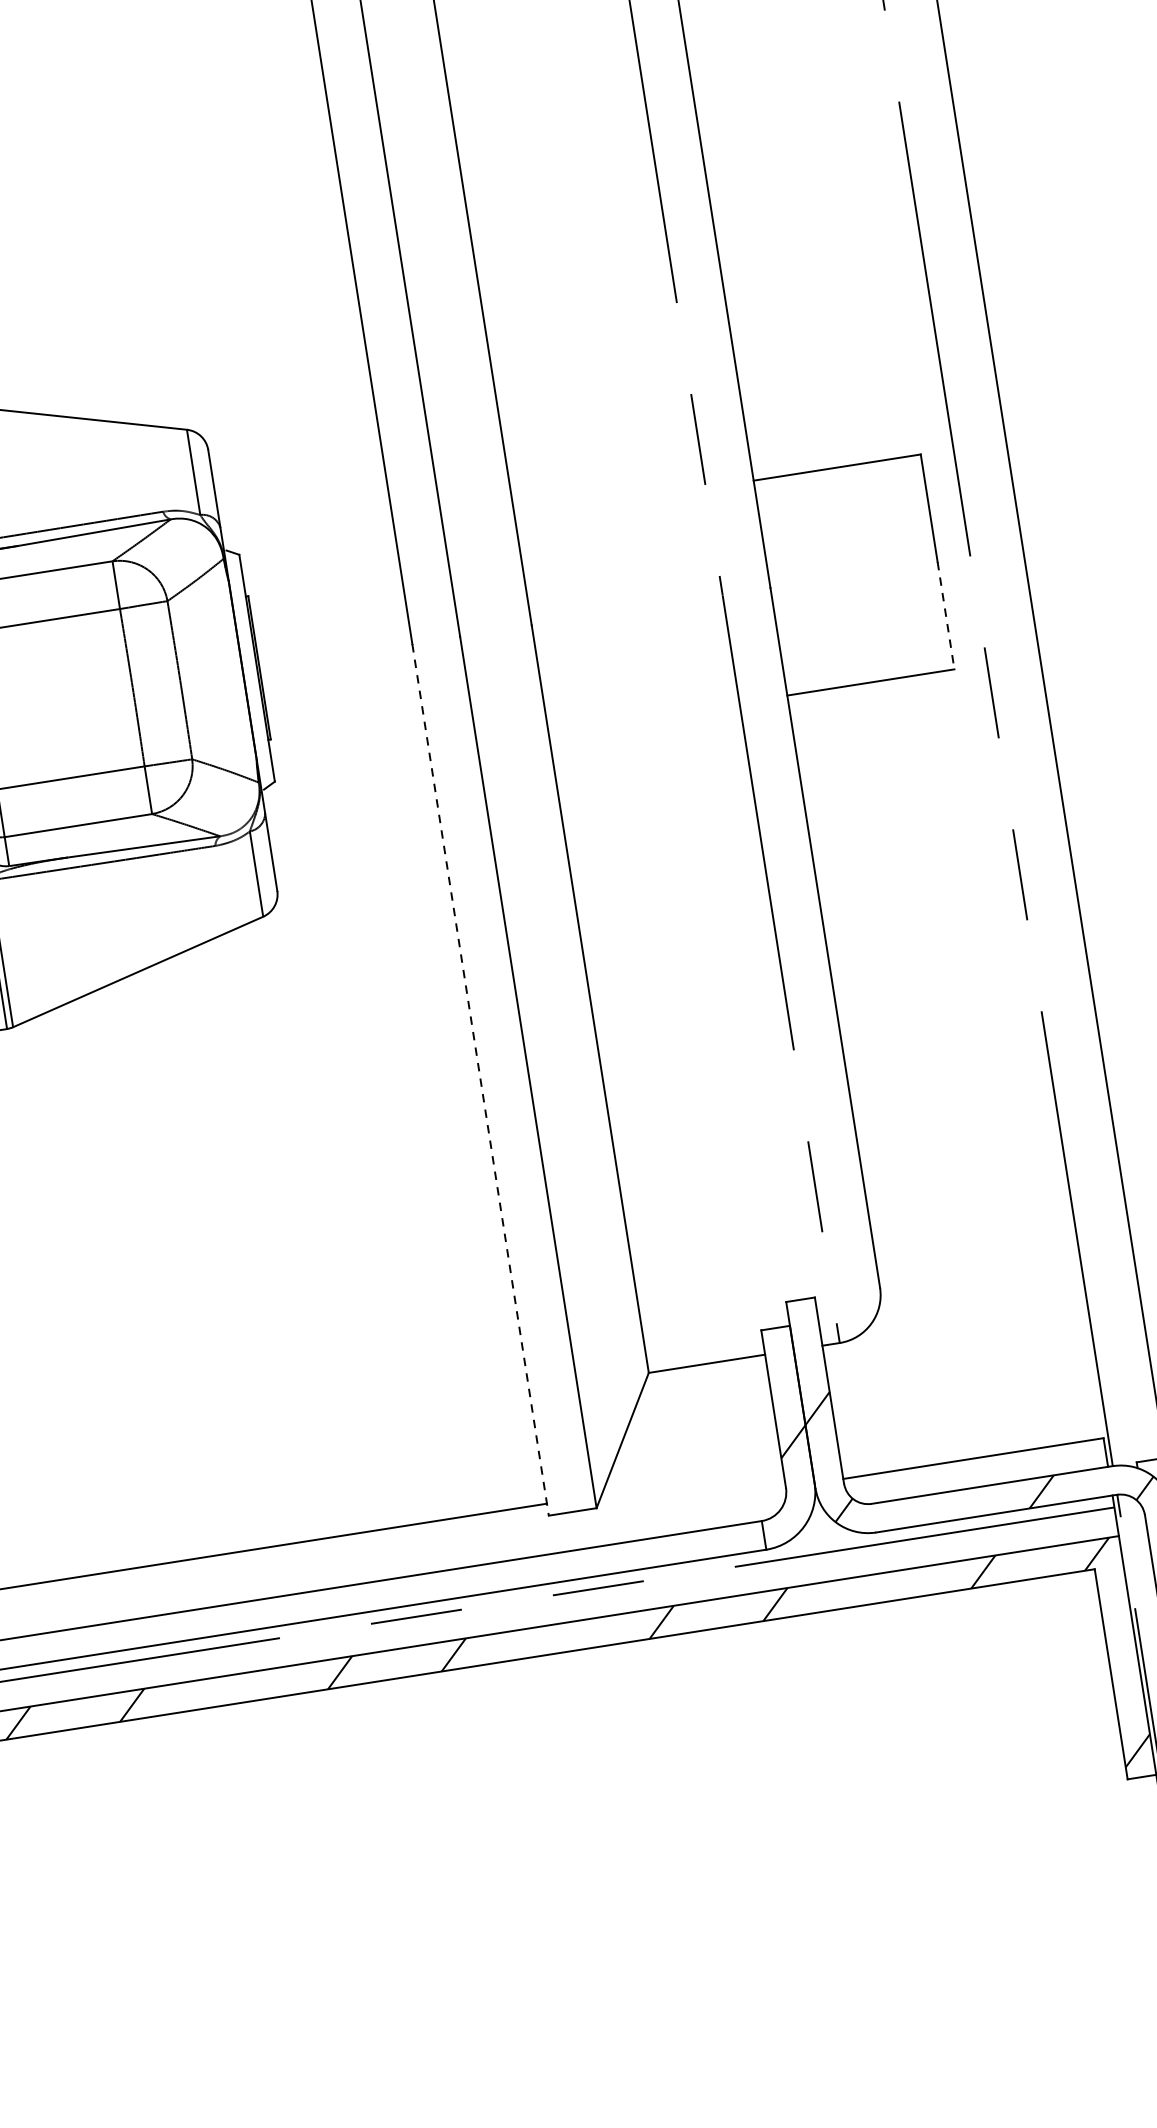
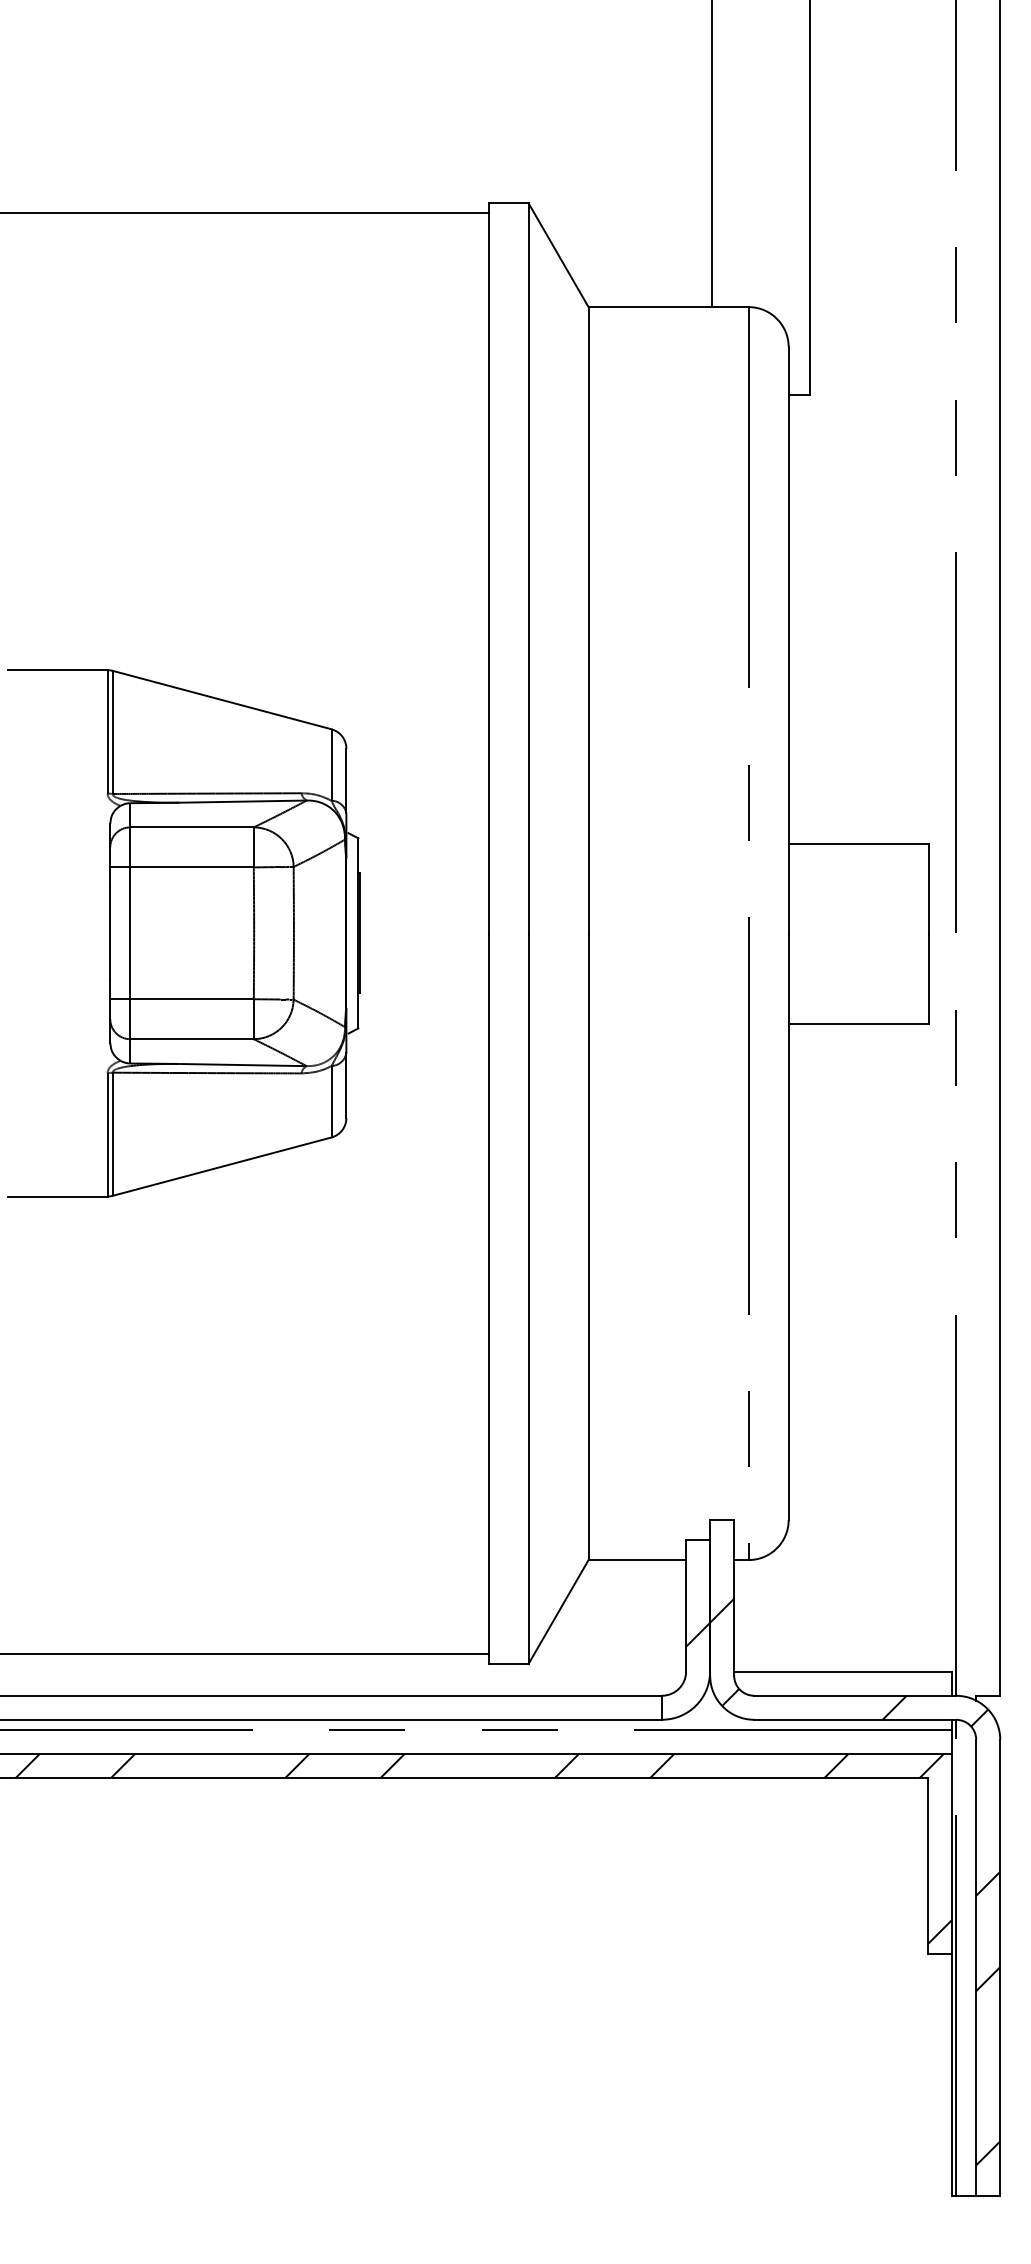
line: (945, 616) -> (928, 979), dashed -> solid
line: (480, 1080) -> (488, 1299), dashed -> solid

